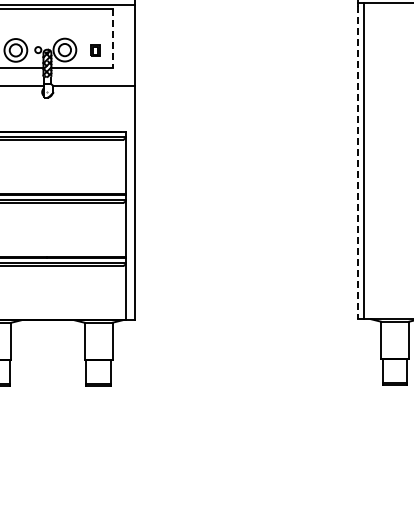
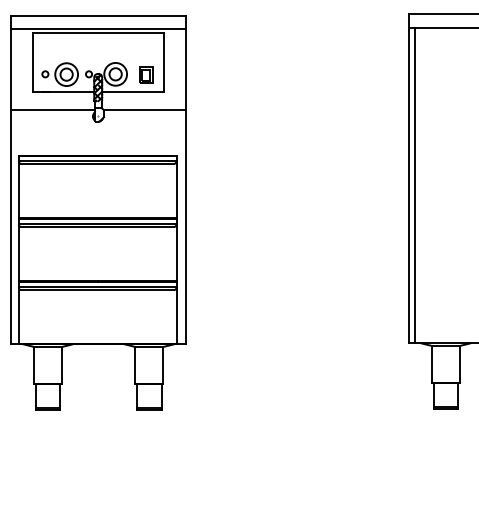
line: (113, 38) -> (164, 62), dashed -> solid
part: (95, 50) -> (146, 74), size x1.43
line: (357, 162) -> (408, 186), dashed -> solid

